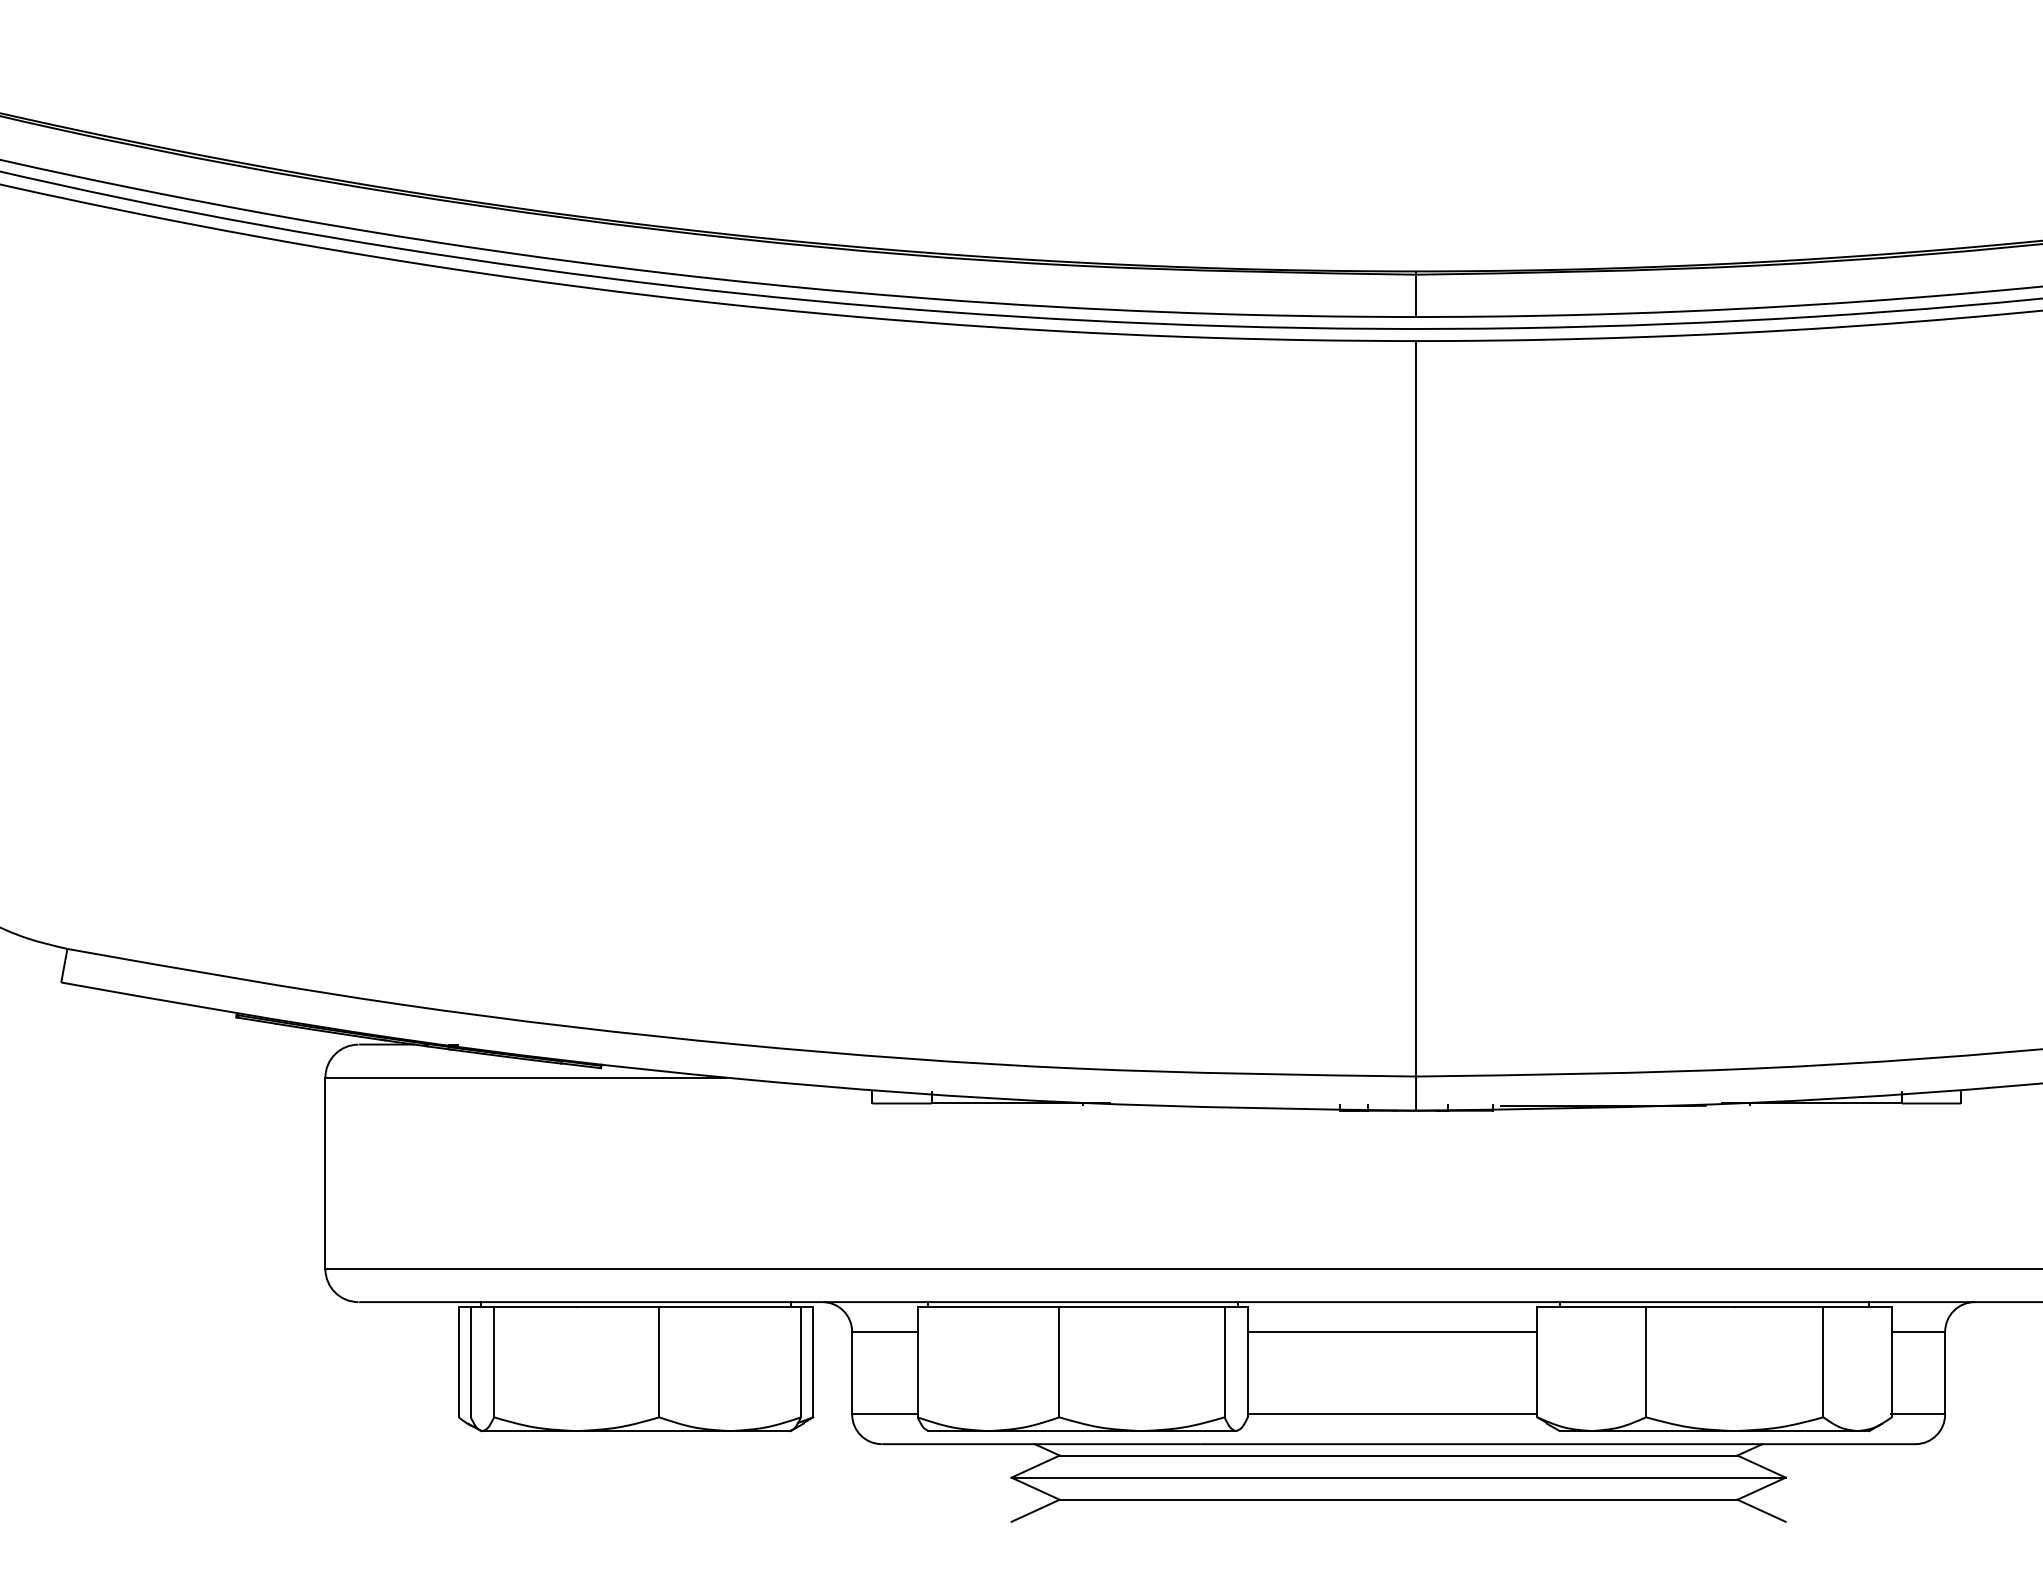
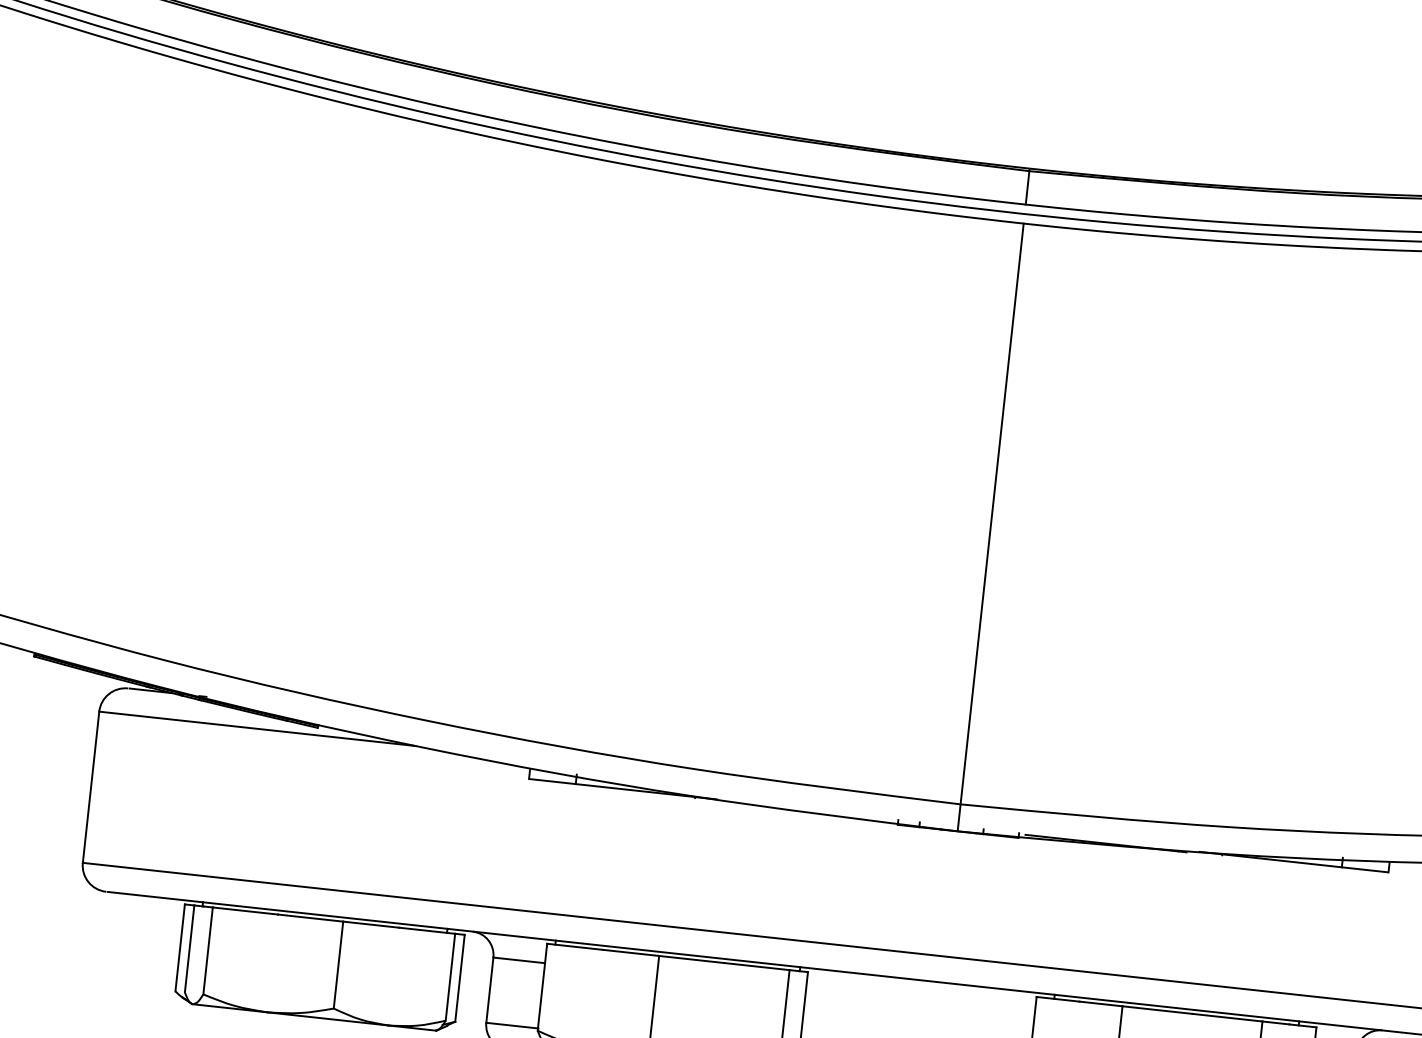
line: (1392, 1331) -> (920, 1003), removed

